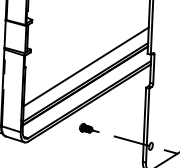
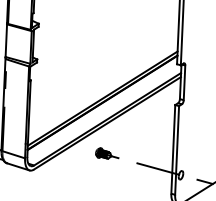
line: (85, 66) -> (102, 79), removed

